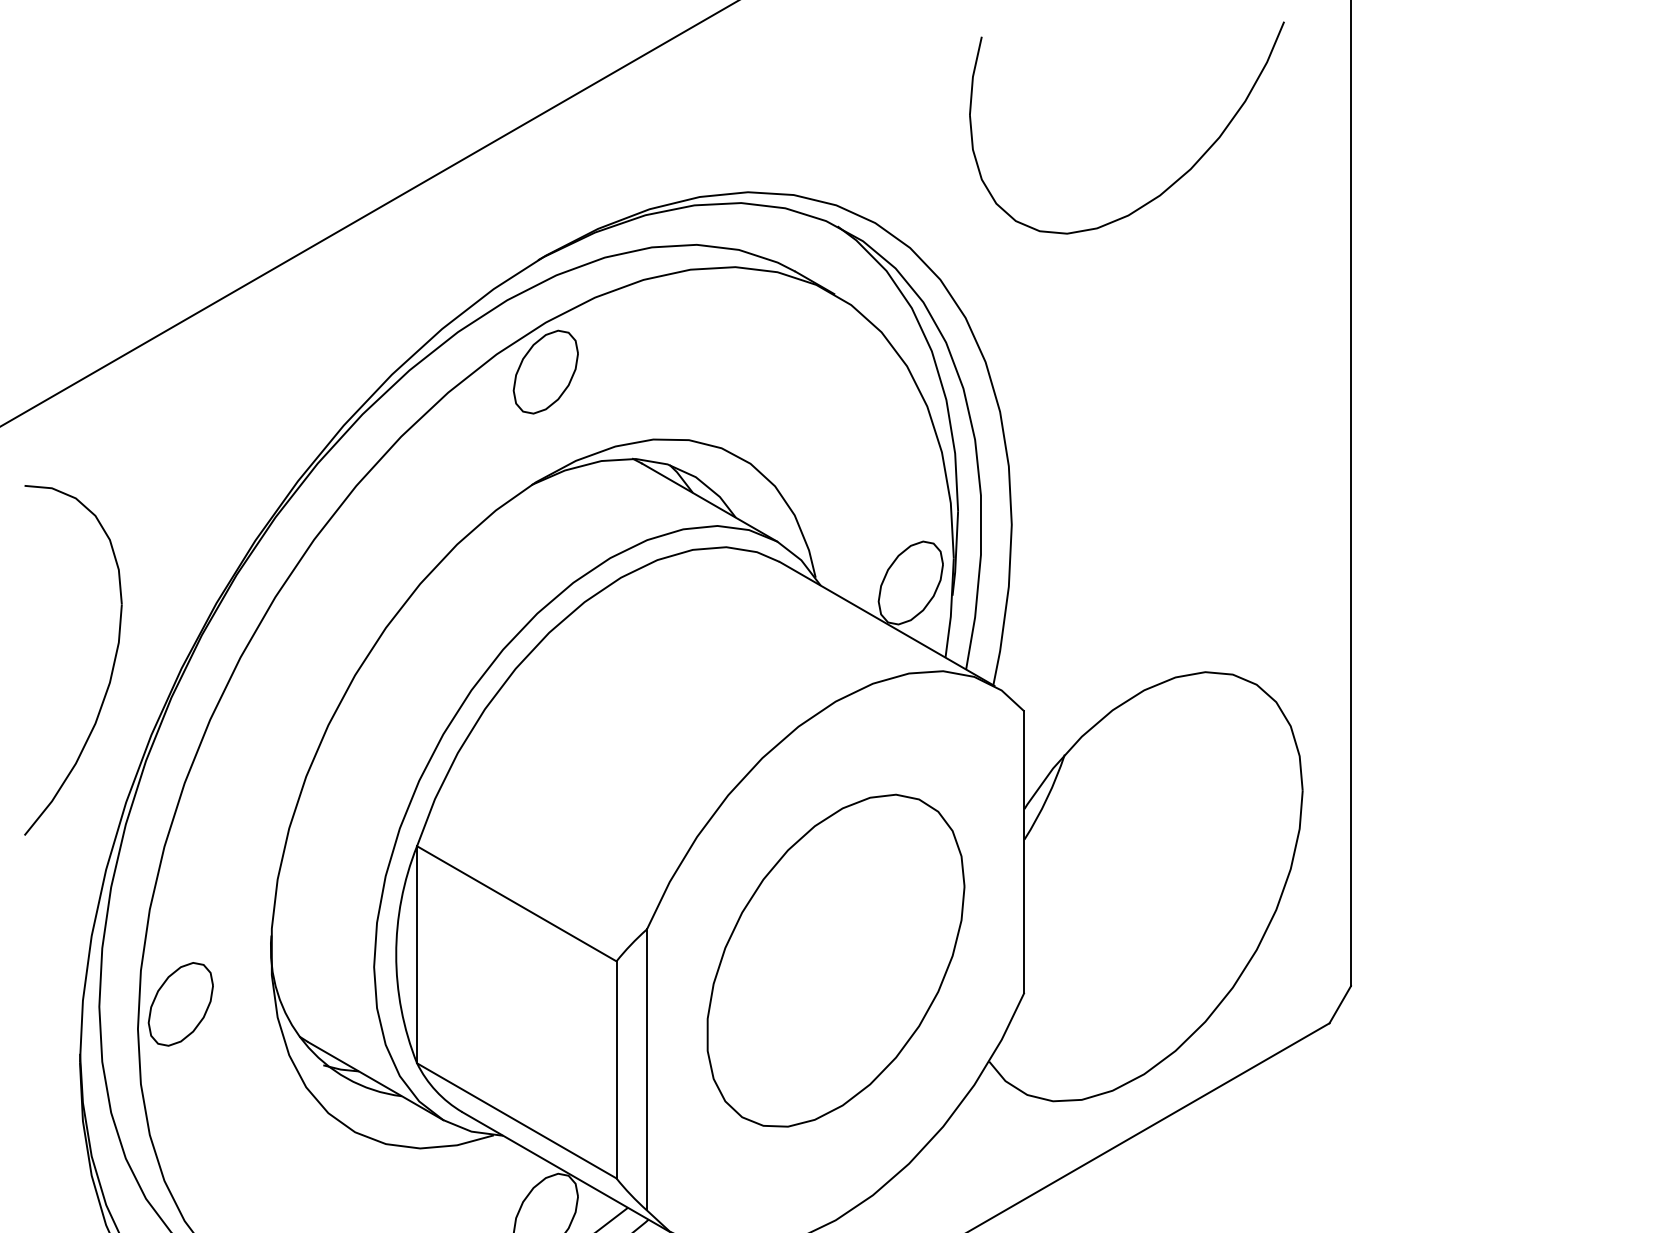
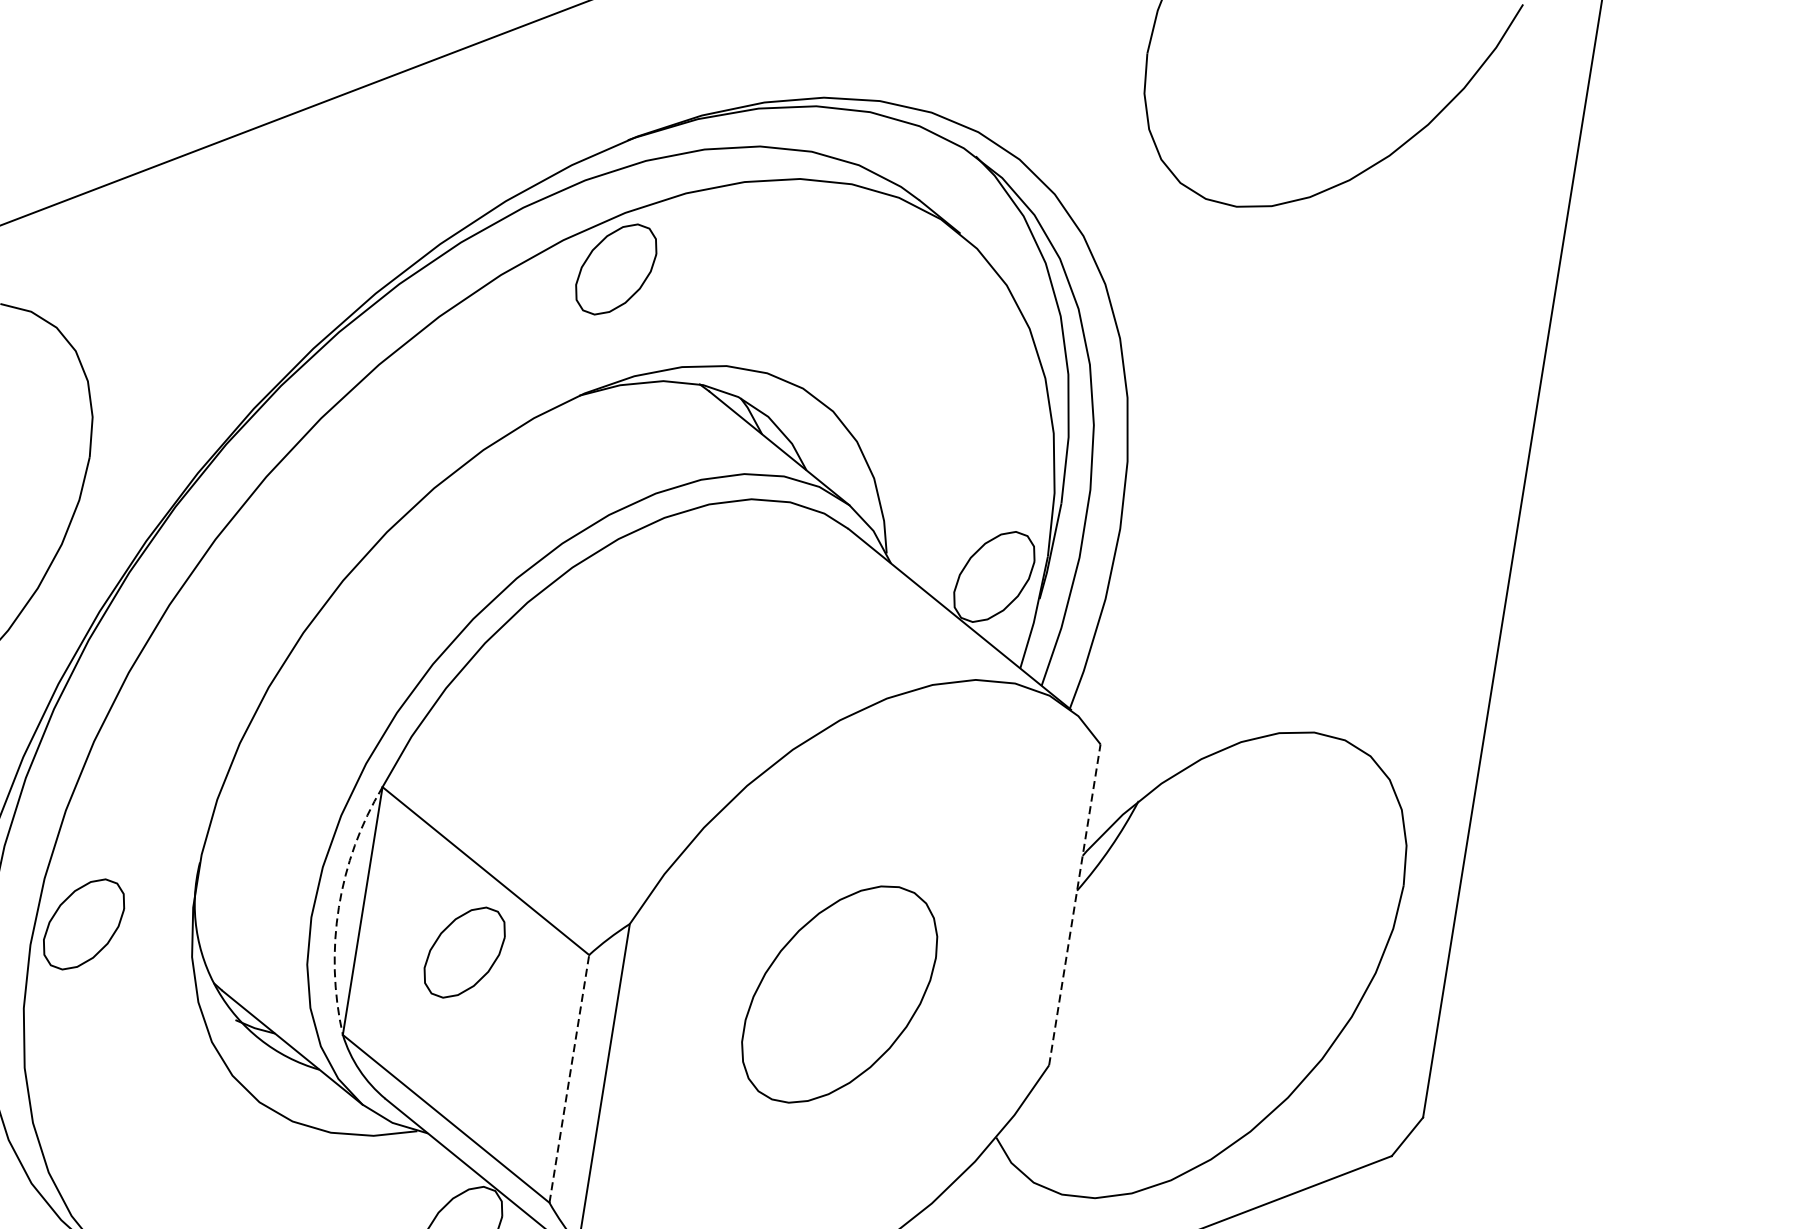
line: (1024, 852) -> (1074, 905), solid -> dashed
arc: (396, 954) -> (339, 906), solid -> dashed
part: (835, 960) -> (839, 994), size x0.6
part: (509, 976) -> (464, 952), added
line: (616, 1069) -> (569, 1078), solid -> dashed

